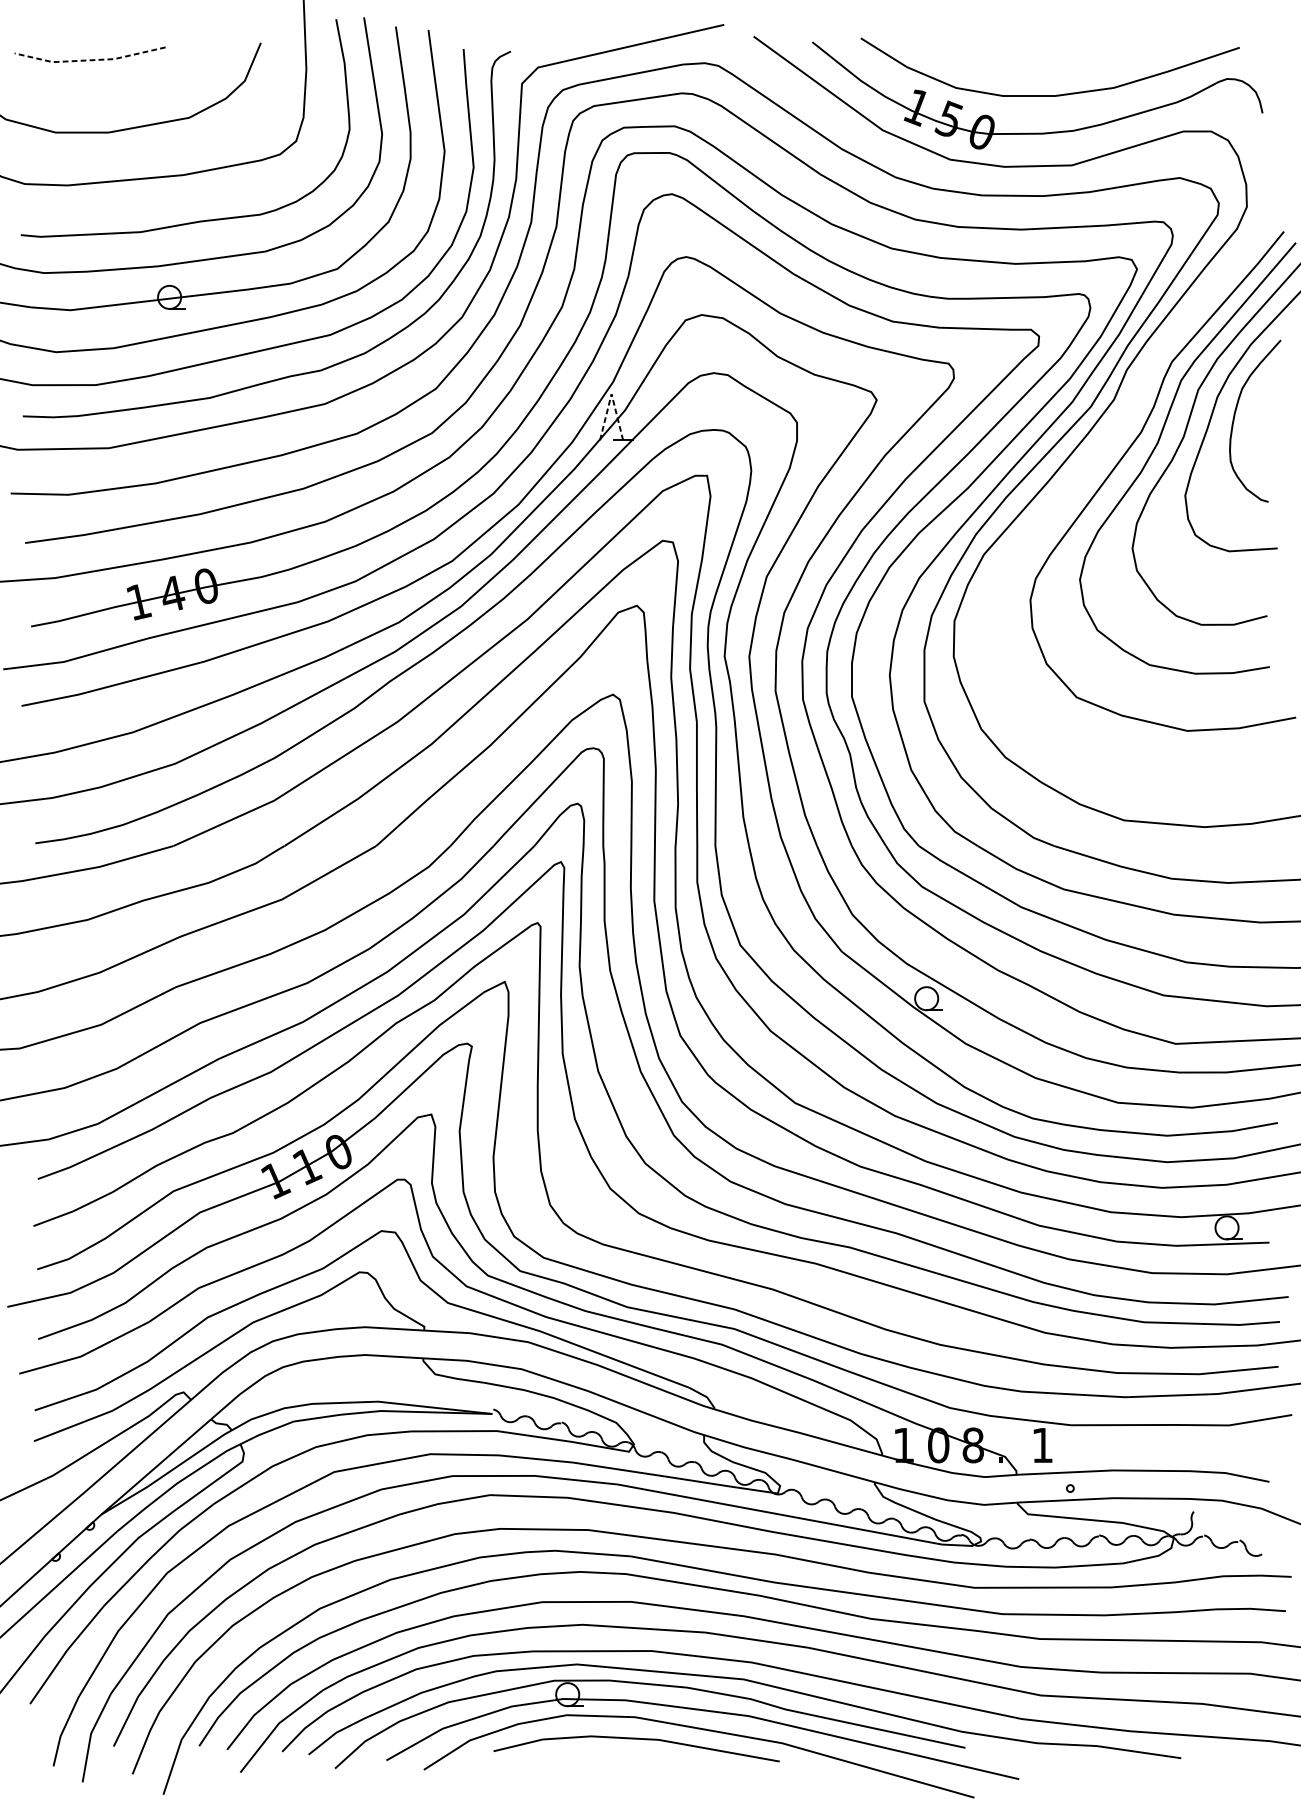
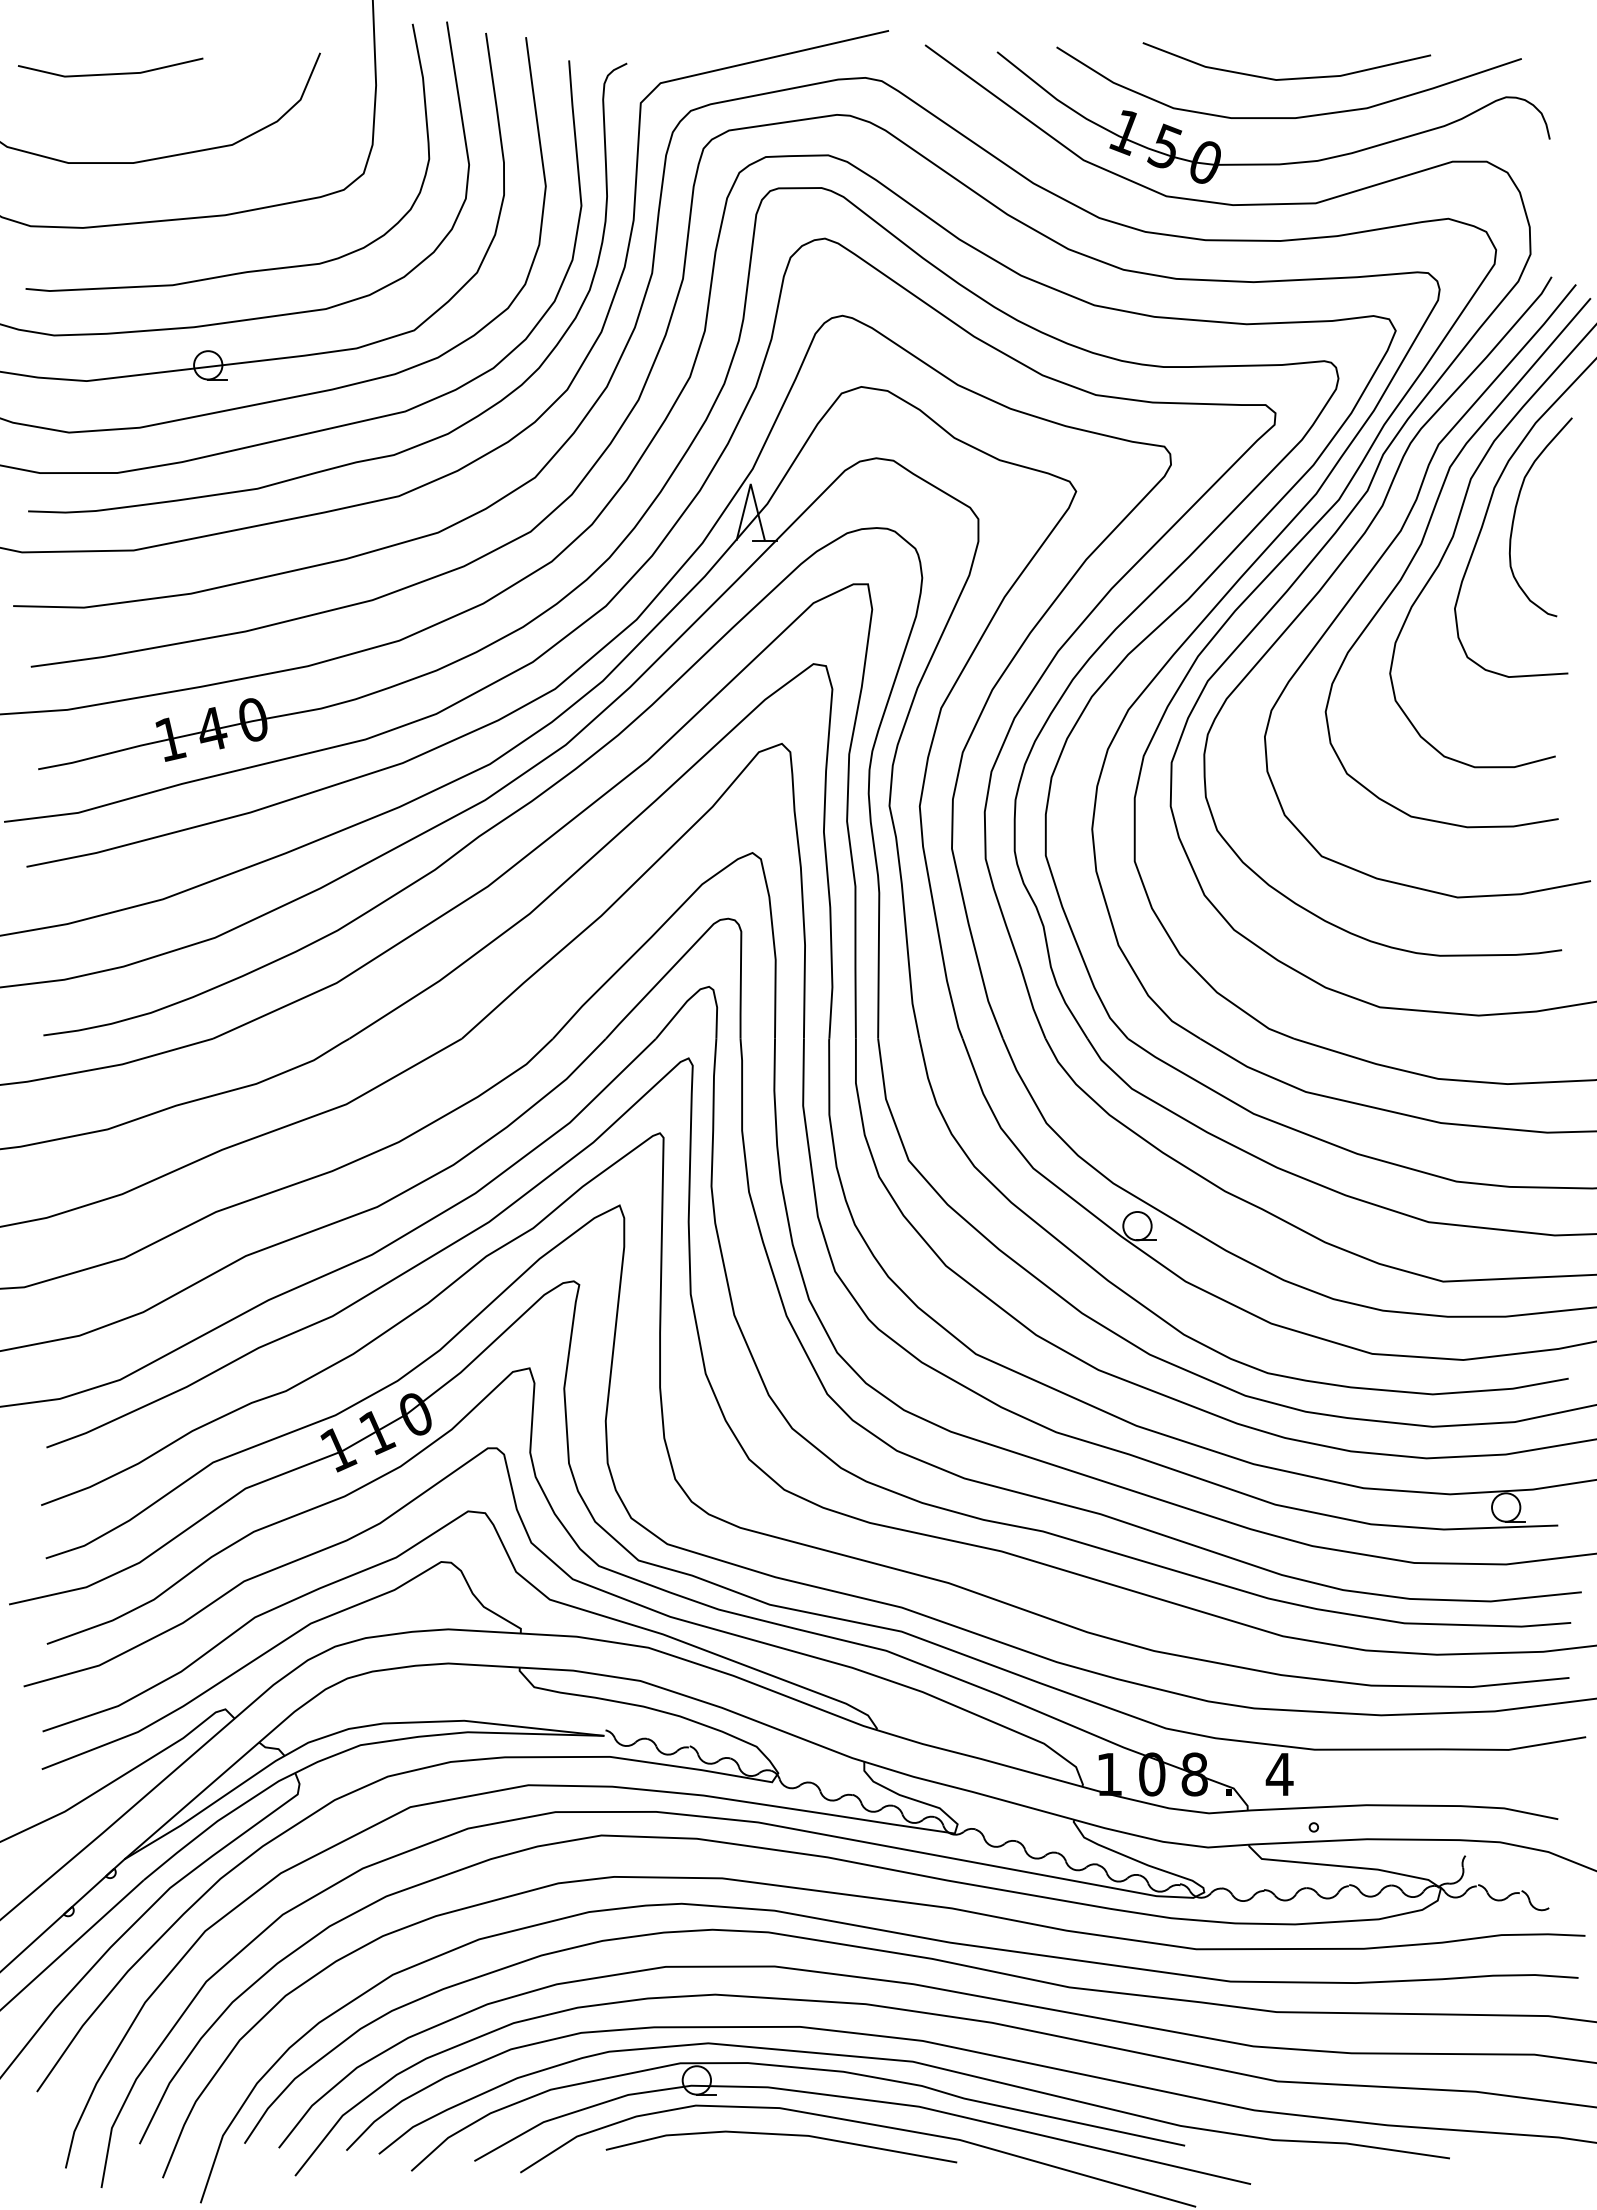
line: (89, 60) -> (110, 74), dashed -> solid
line: (1048, 63) -> (1286, 78), added
line: (611, 394) -> (750, 484), dashed -> solid
curve: (1084, 470) -> (1331, 577), added
text: (1042, 1445) -> (1279, 1774), 1 -> 4

